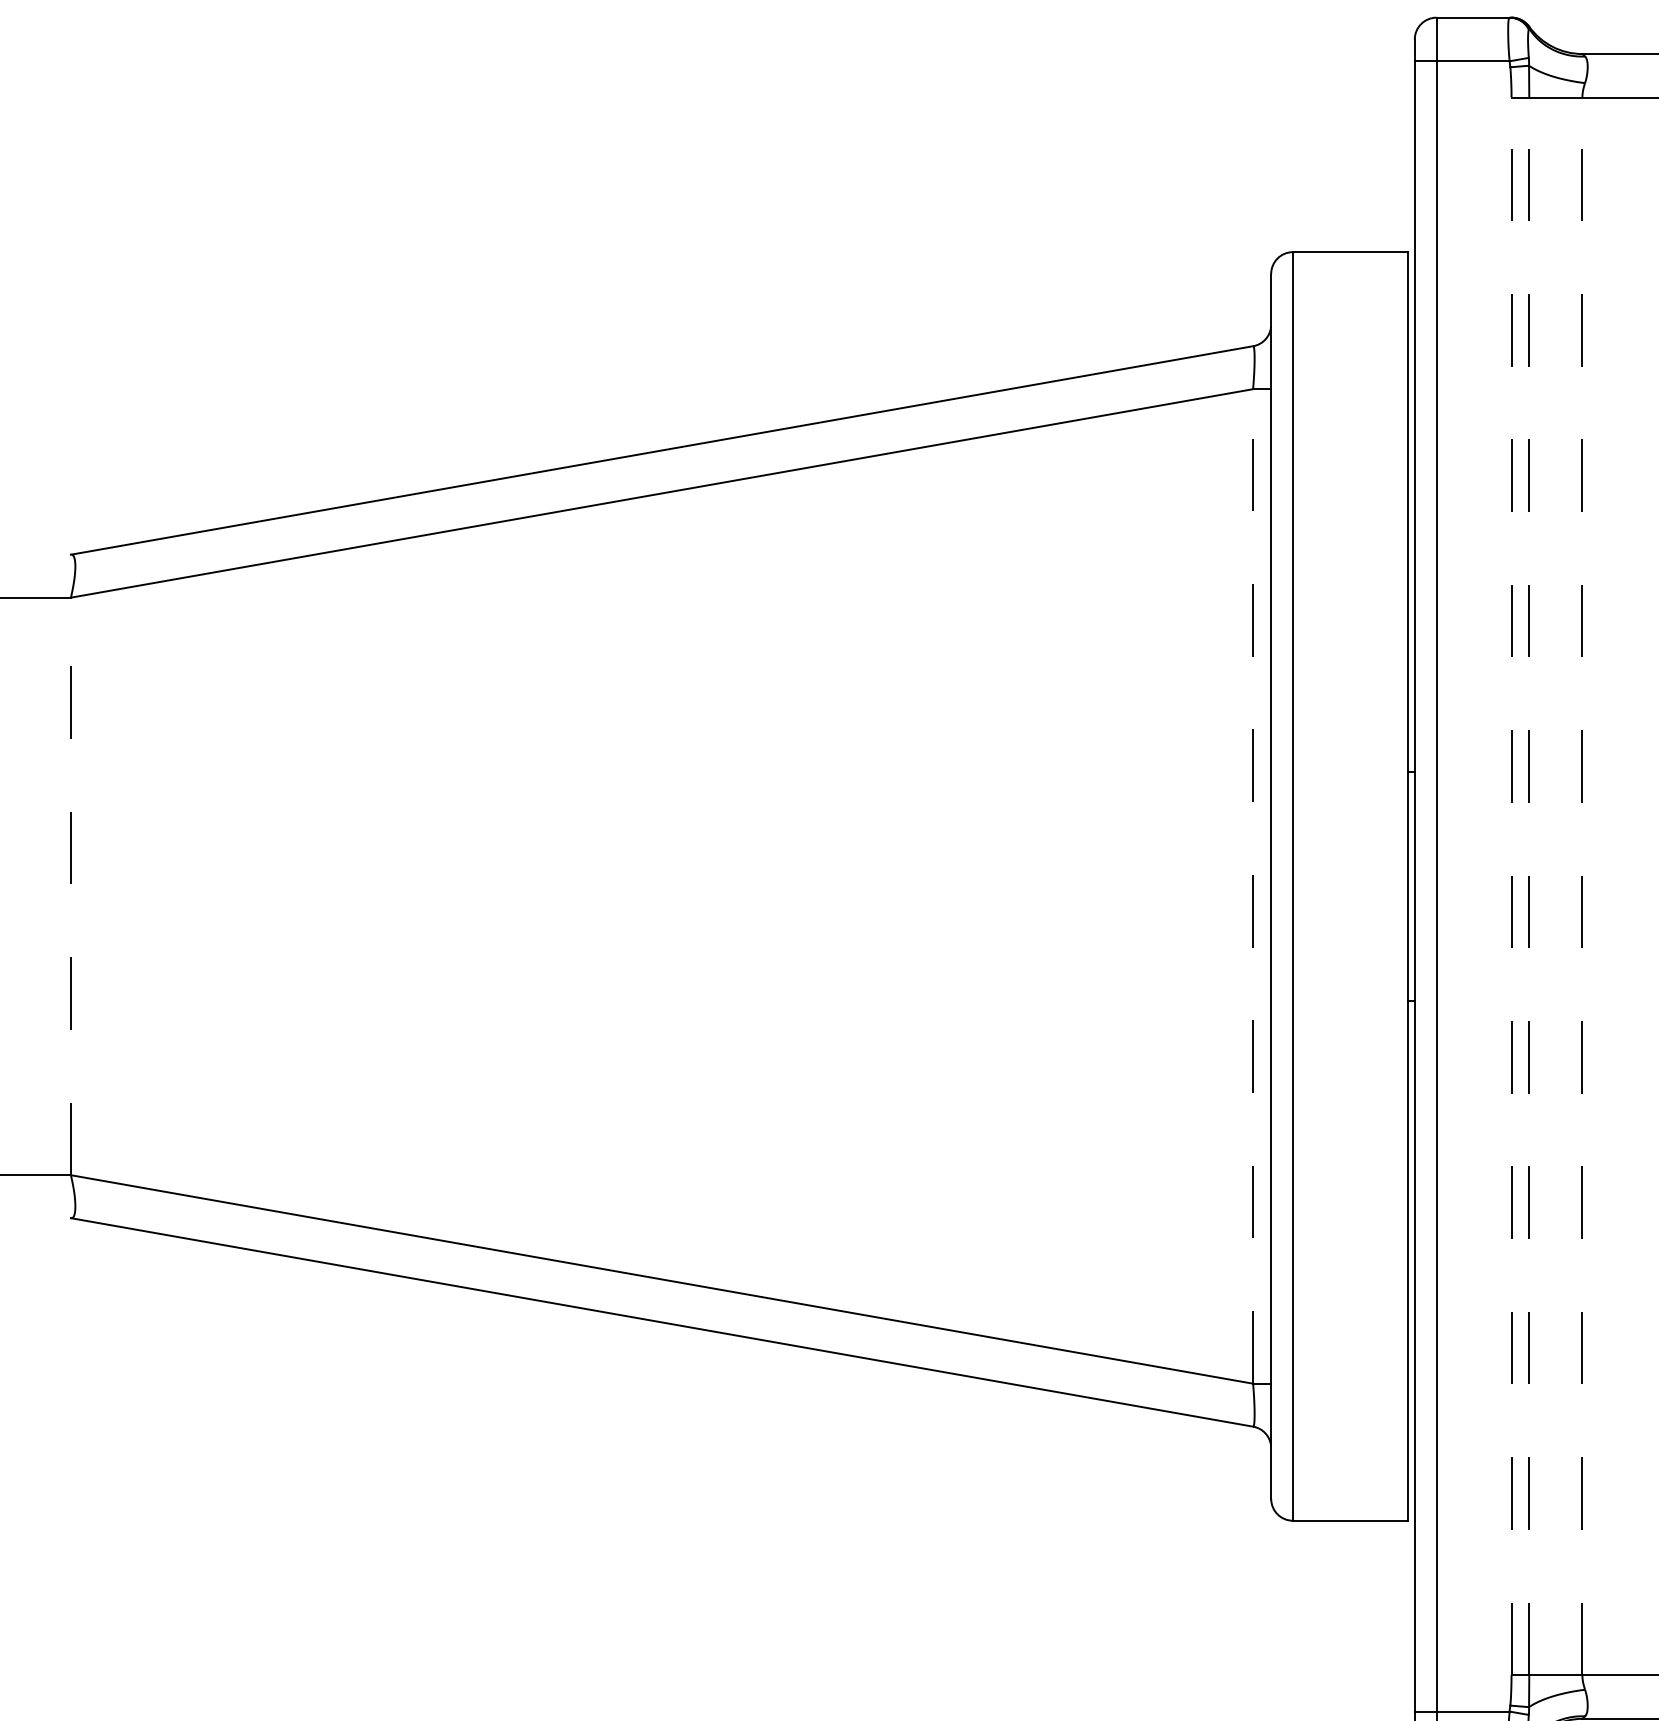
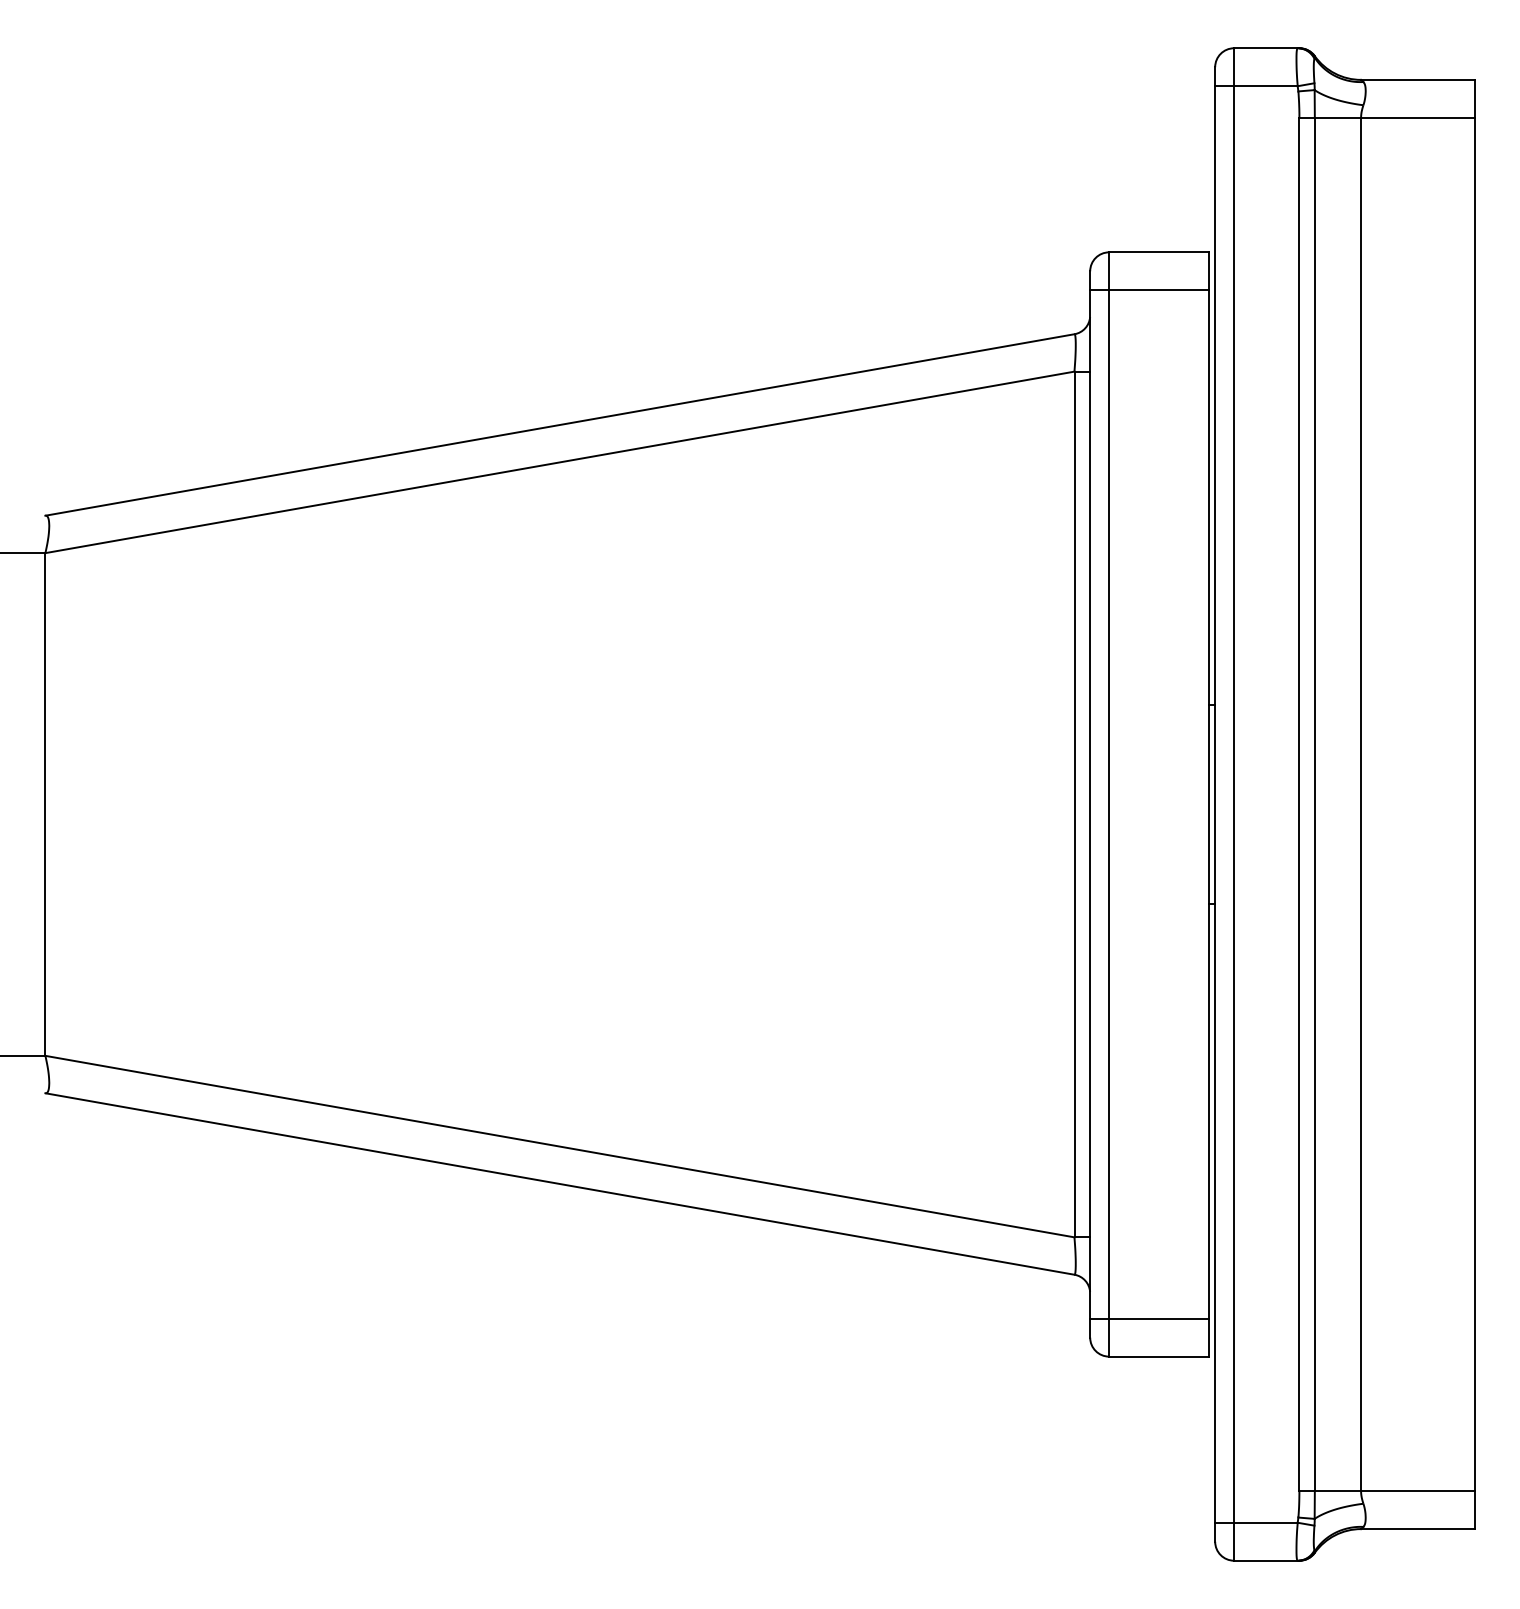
line: (1339, 295) -> (1149, 290), added
line: (71, 886) -> (45, 804), dashed -> solid
line: (1253, 886) -> (1074, 804), dashed -> solid
line: (1511, 886) -> (1299, 804), dashed -> solid
line: (1528, 886) -> (1314, 804), dashed -> solid
line: (1582, 886) -> (1361, 804), dashed -> solid
line: (1339, 1476) -> (1149, 1318), added

